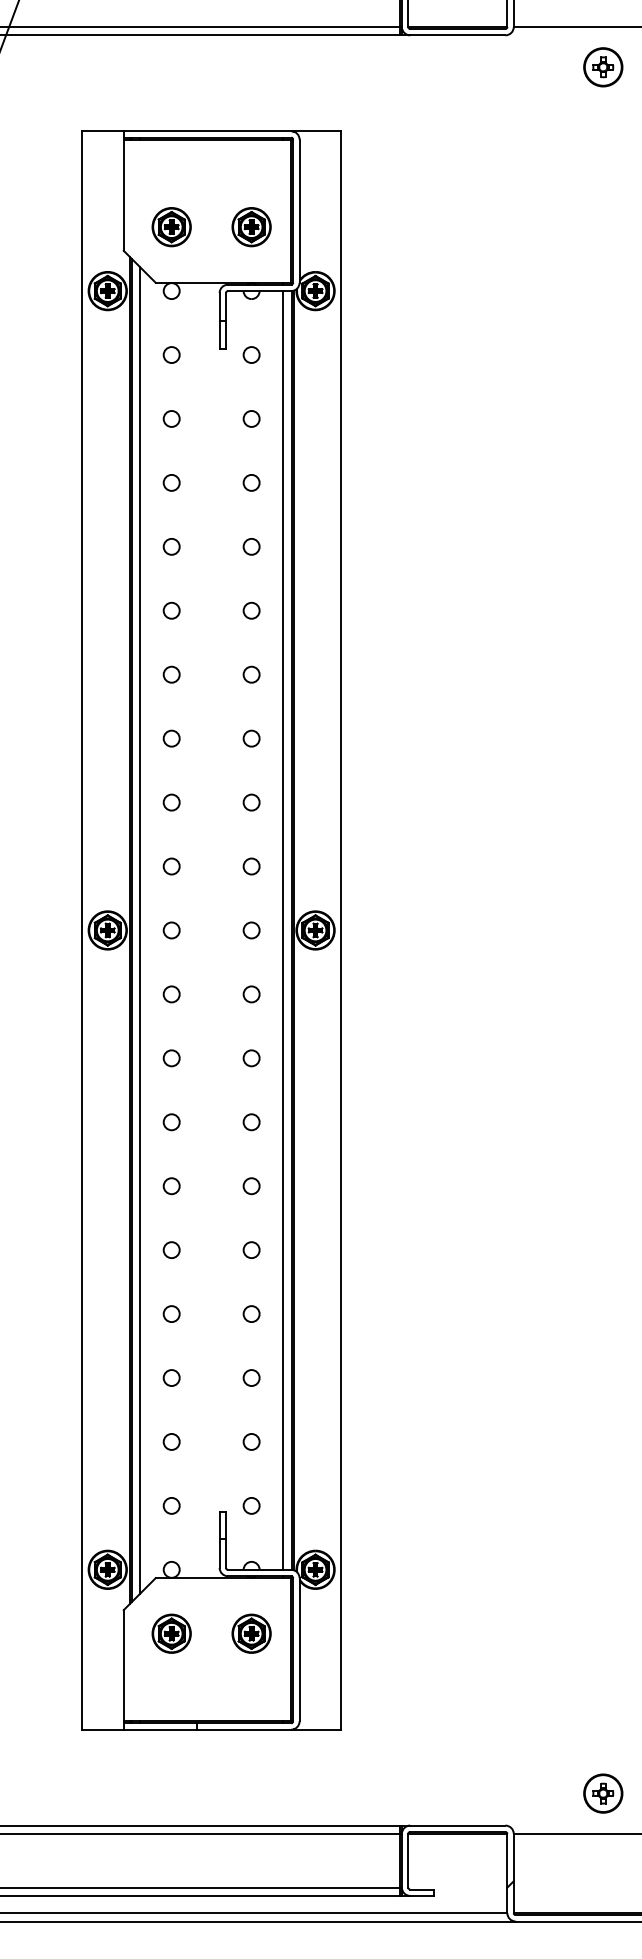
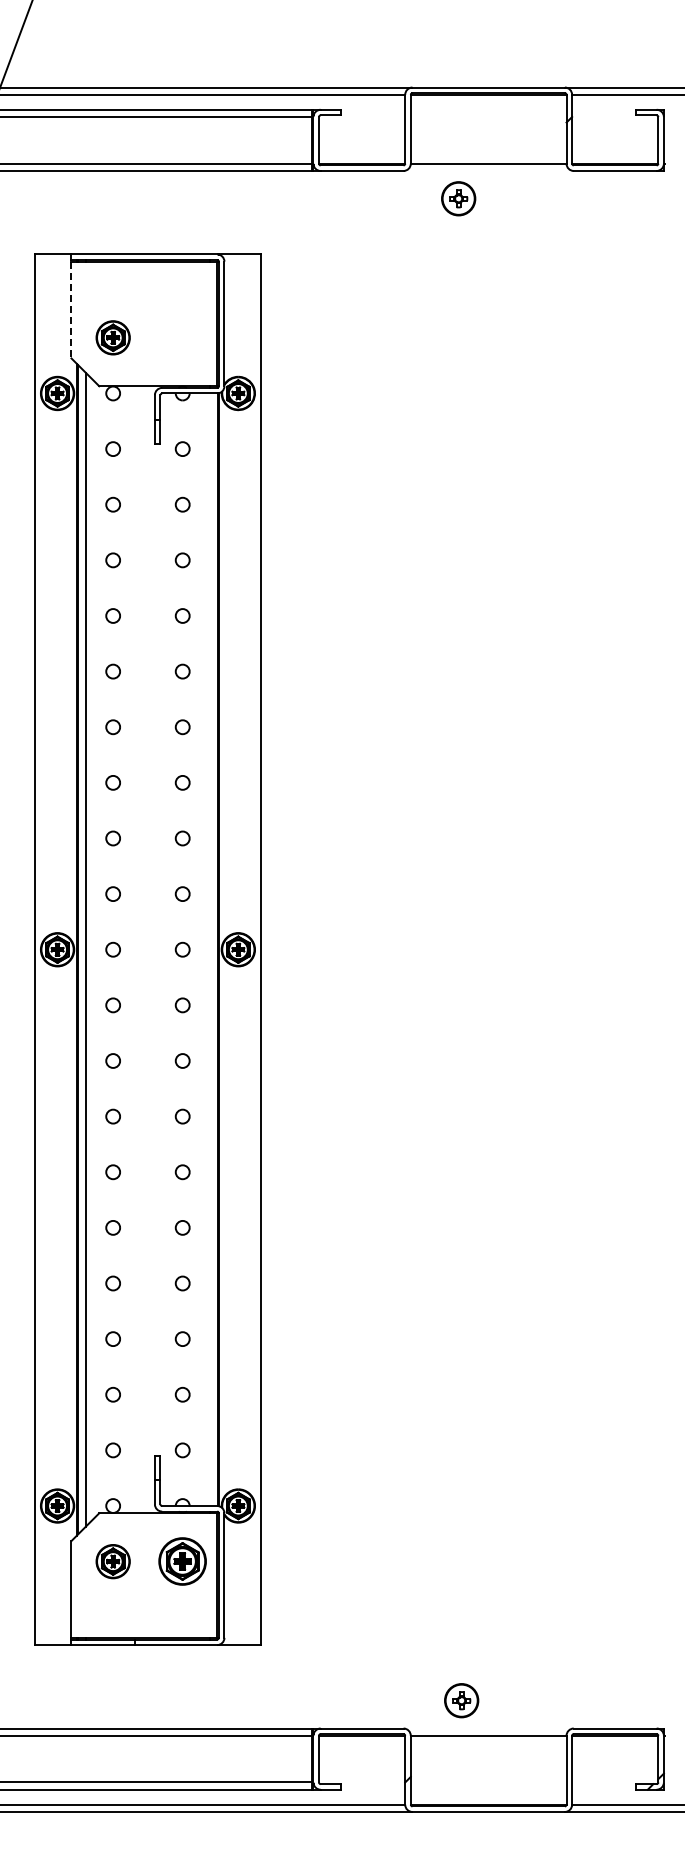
part: (603, 66) -> (458, 198), moved
line: (123, 195) -> (71, 310), solid -> dashed
part: (251, 226) -> (182, 337), removed
line: (283, 930) -> (210, 949), removed
part: (251, 1633) -> (182, 1561), size x1.4
part: (603, 1793) -> (461, 1700), moved

